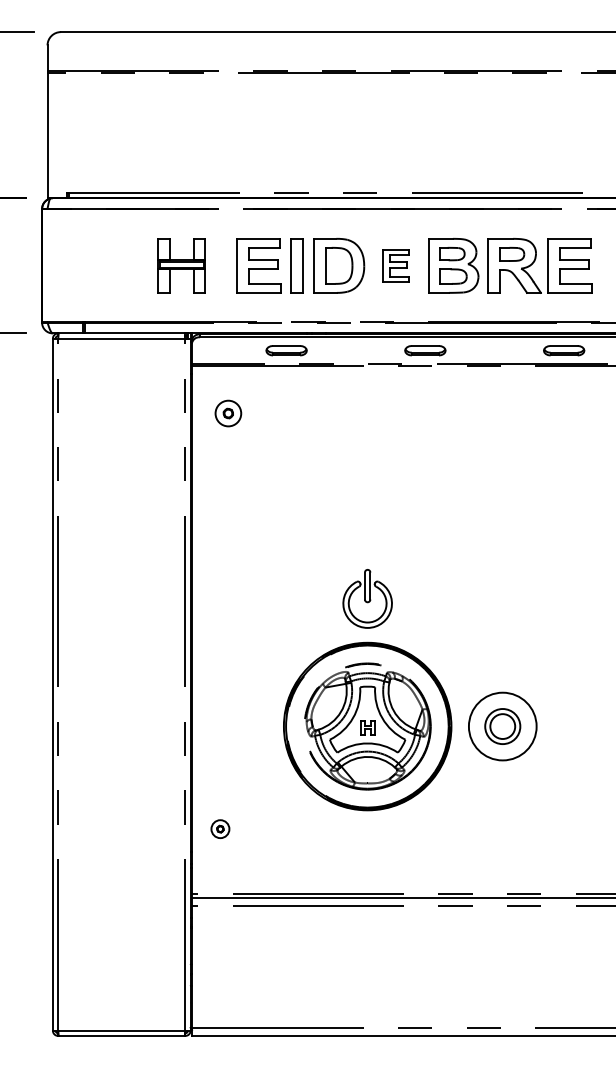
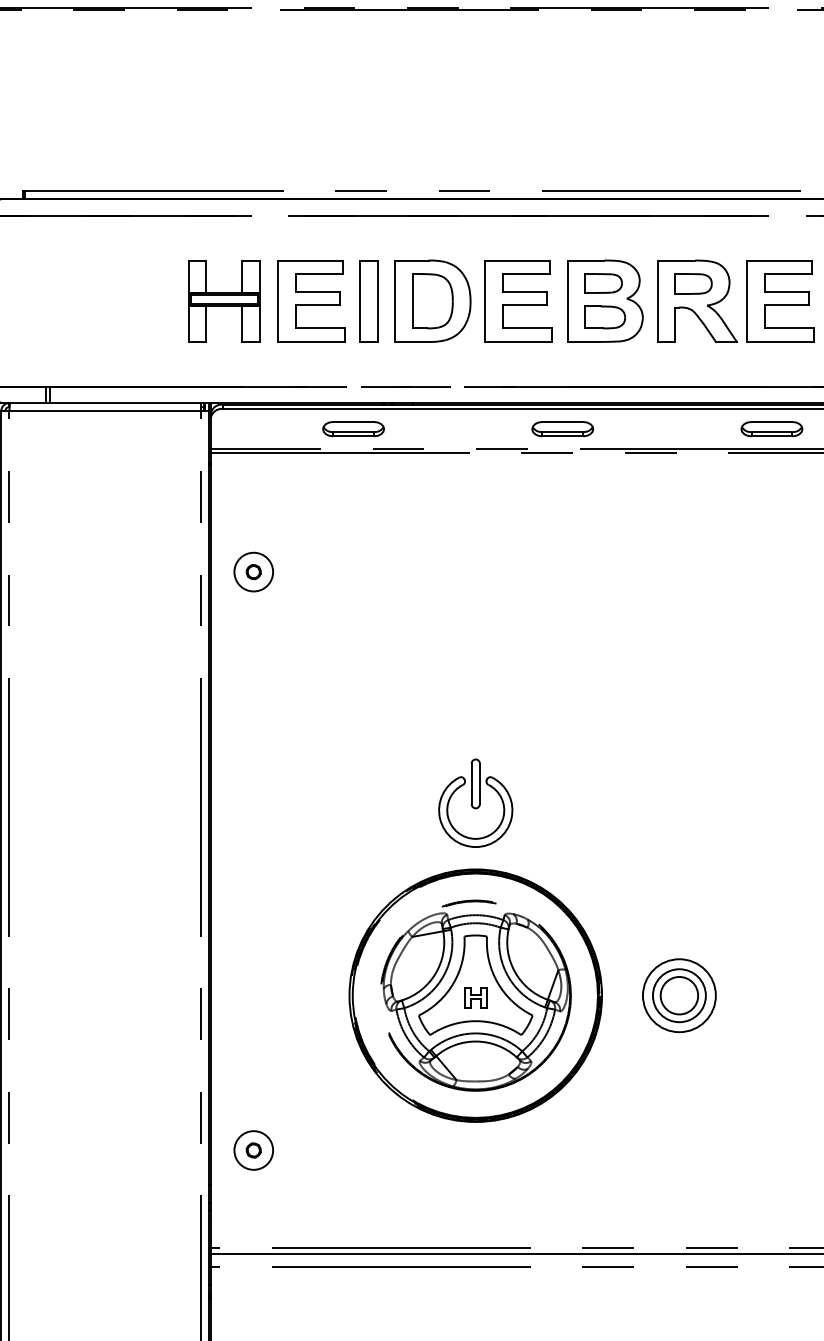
part: (181, 265) -> (223, 300), moved
part: (395, 265) -> (517, 300), size x1.67
part: (228, 413) -> (253, 572), moved
circle: (502, 726) -> (679, 995), size x0.71
part: (220, 828) -> (253, 1149), size x1.43

